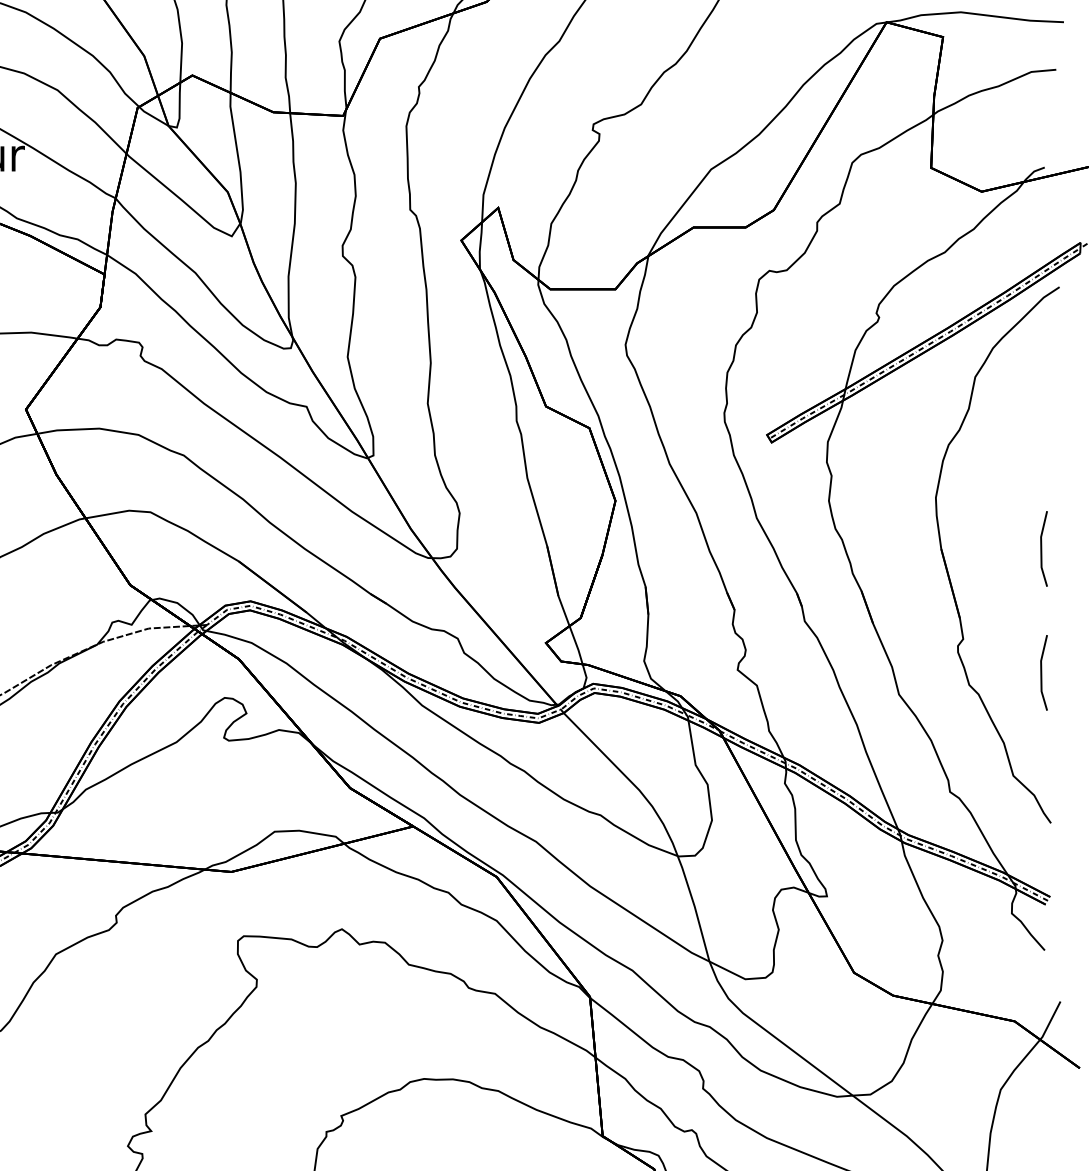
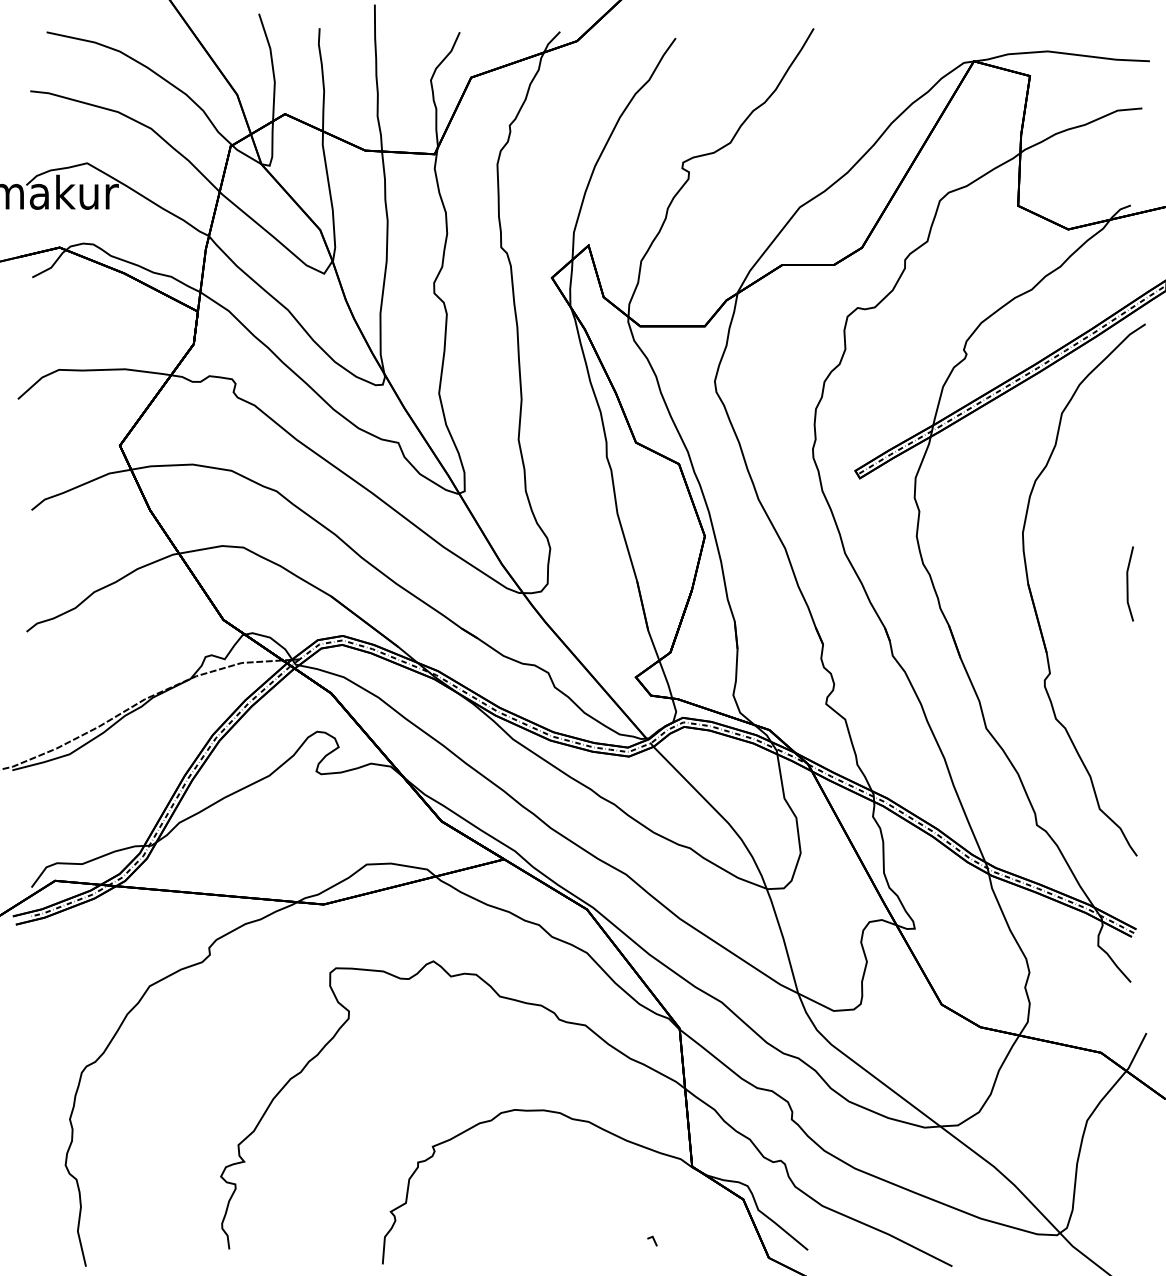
line: (1042, 672) -> (1128, 706), removed

